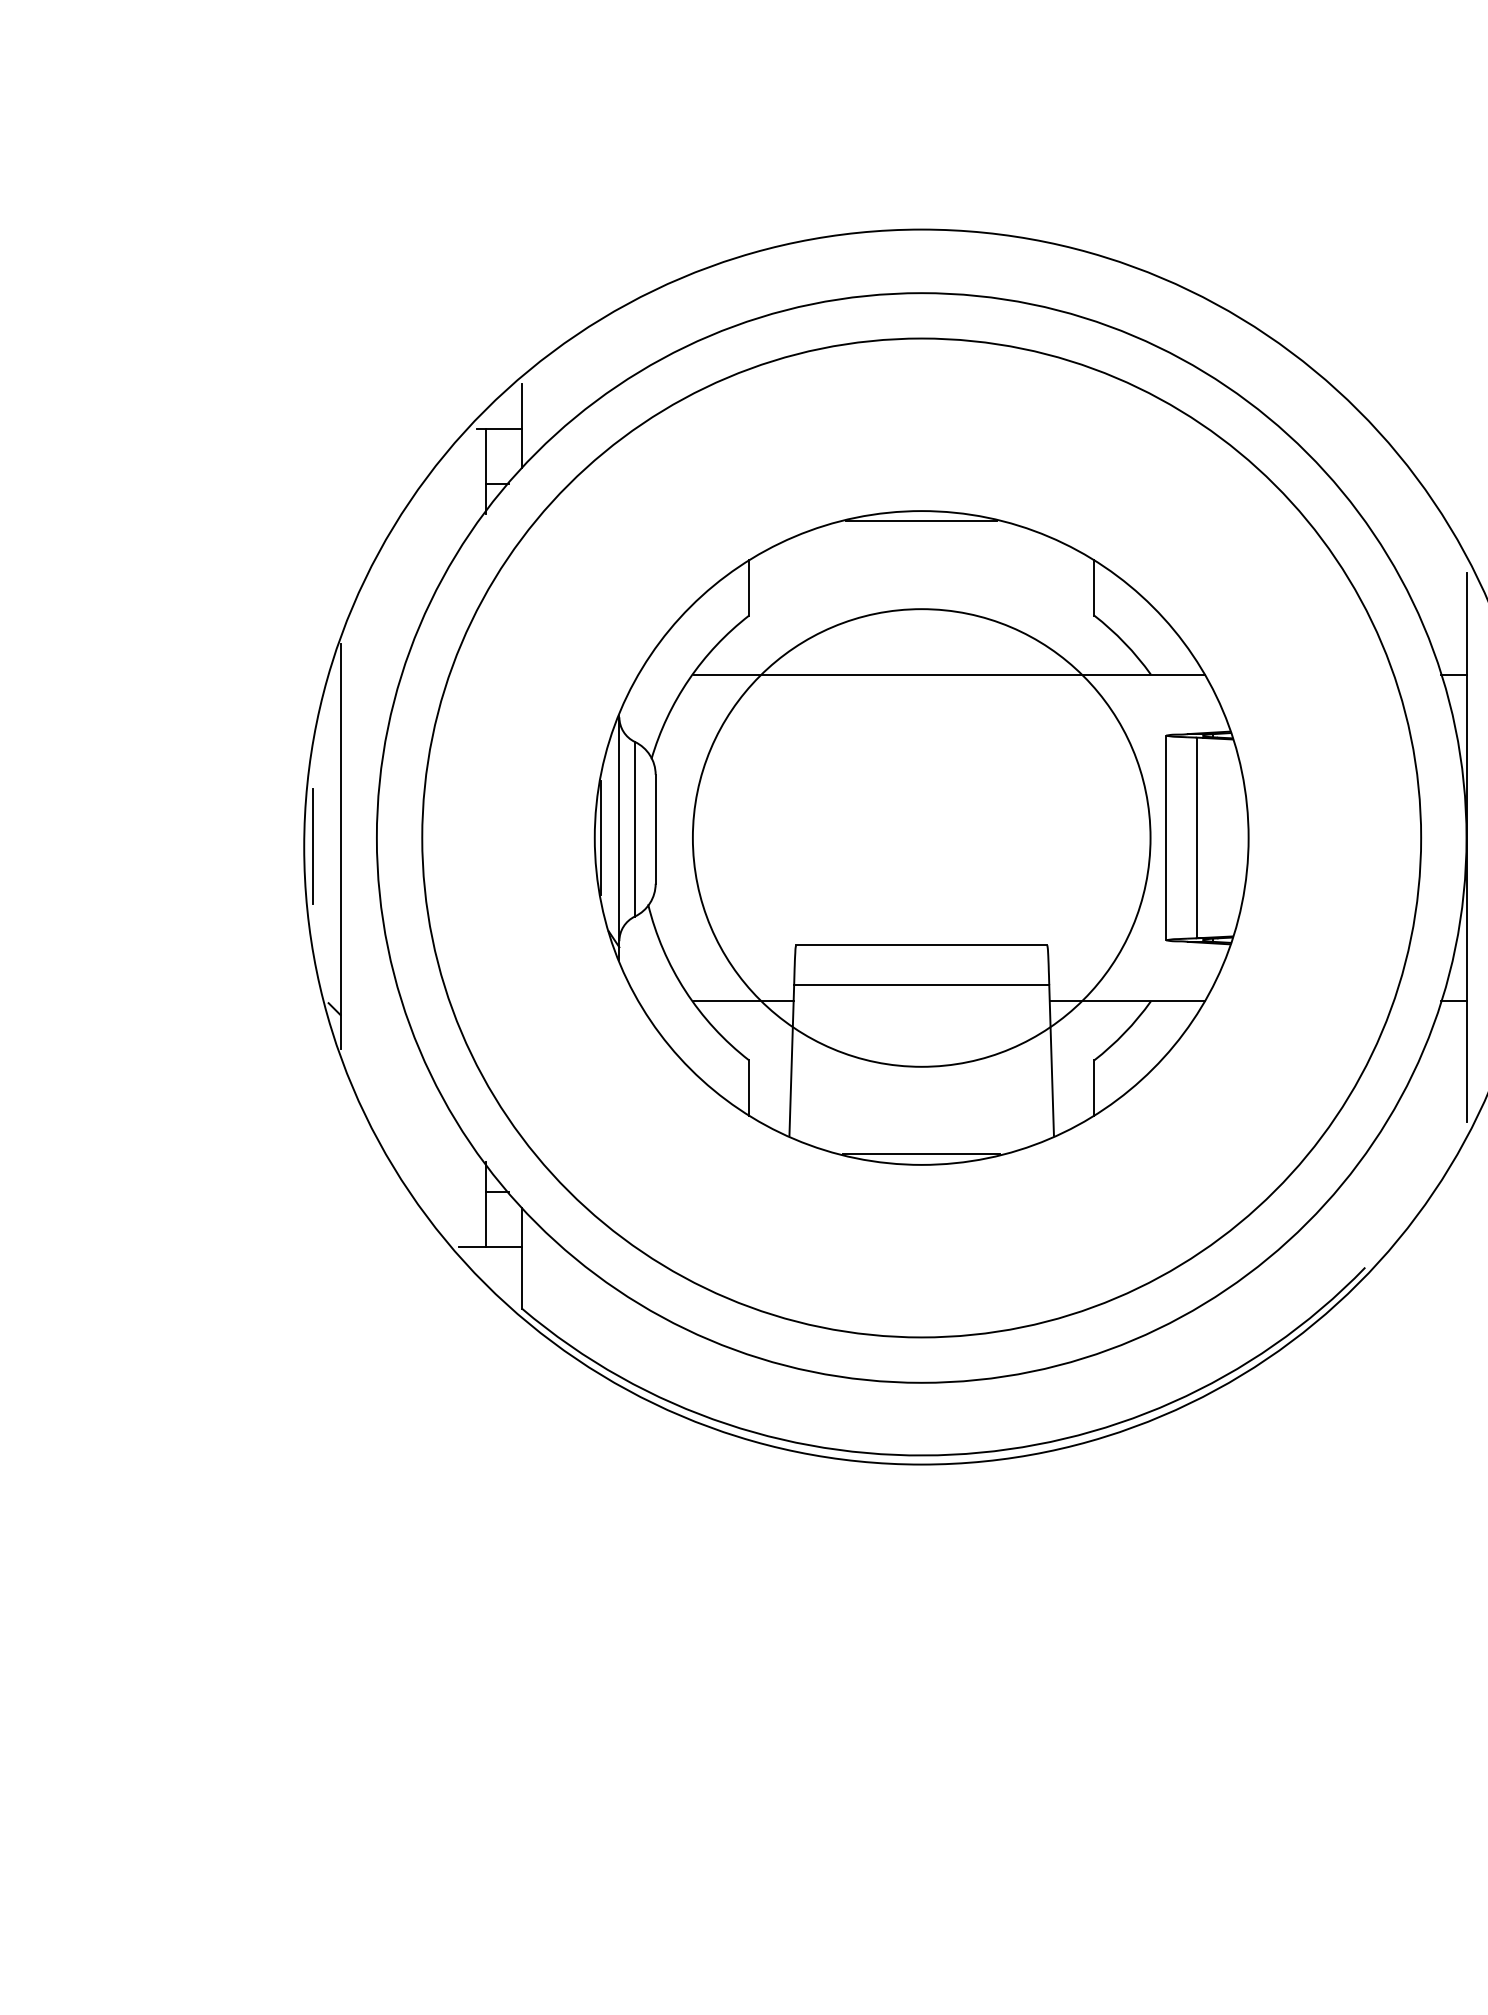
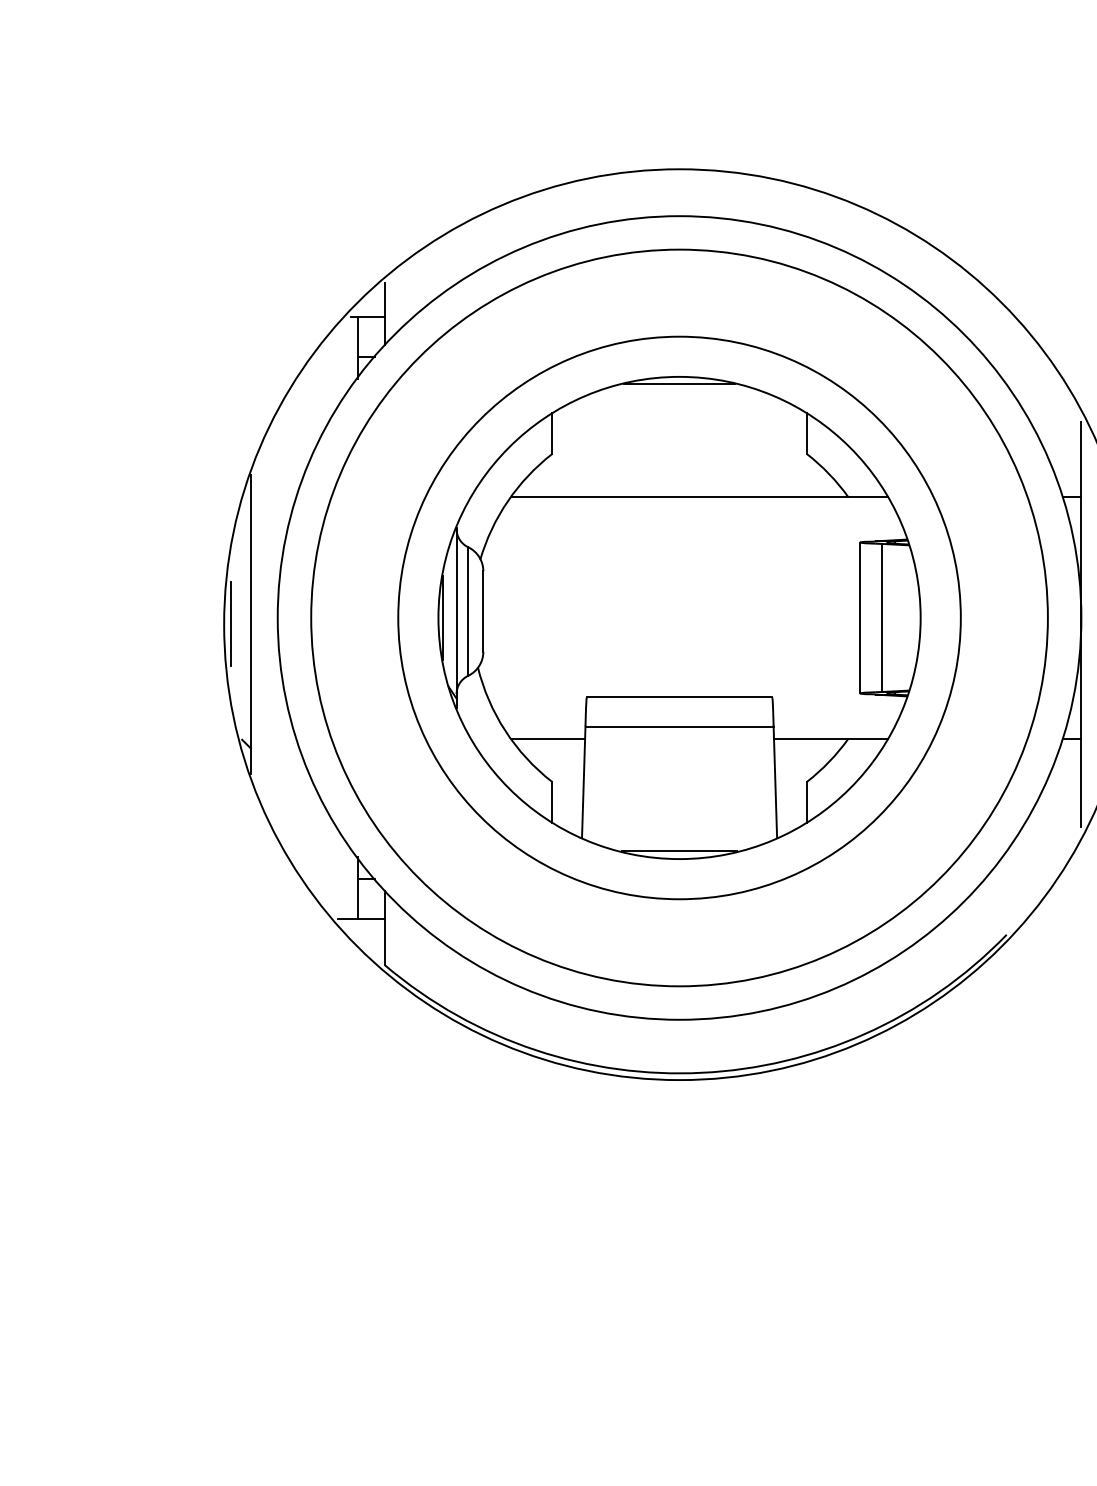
circle: (921, 837) -> (679, 617), size x1.67

